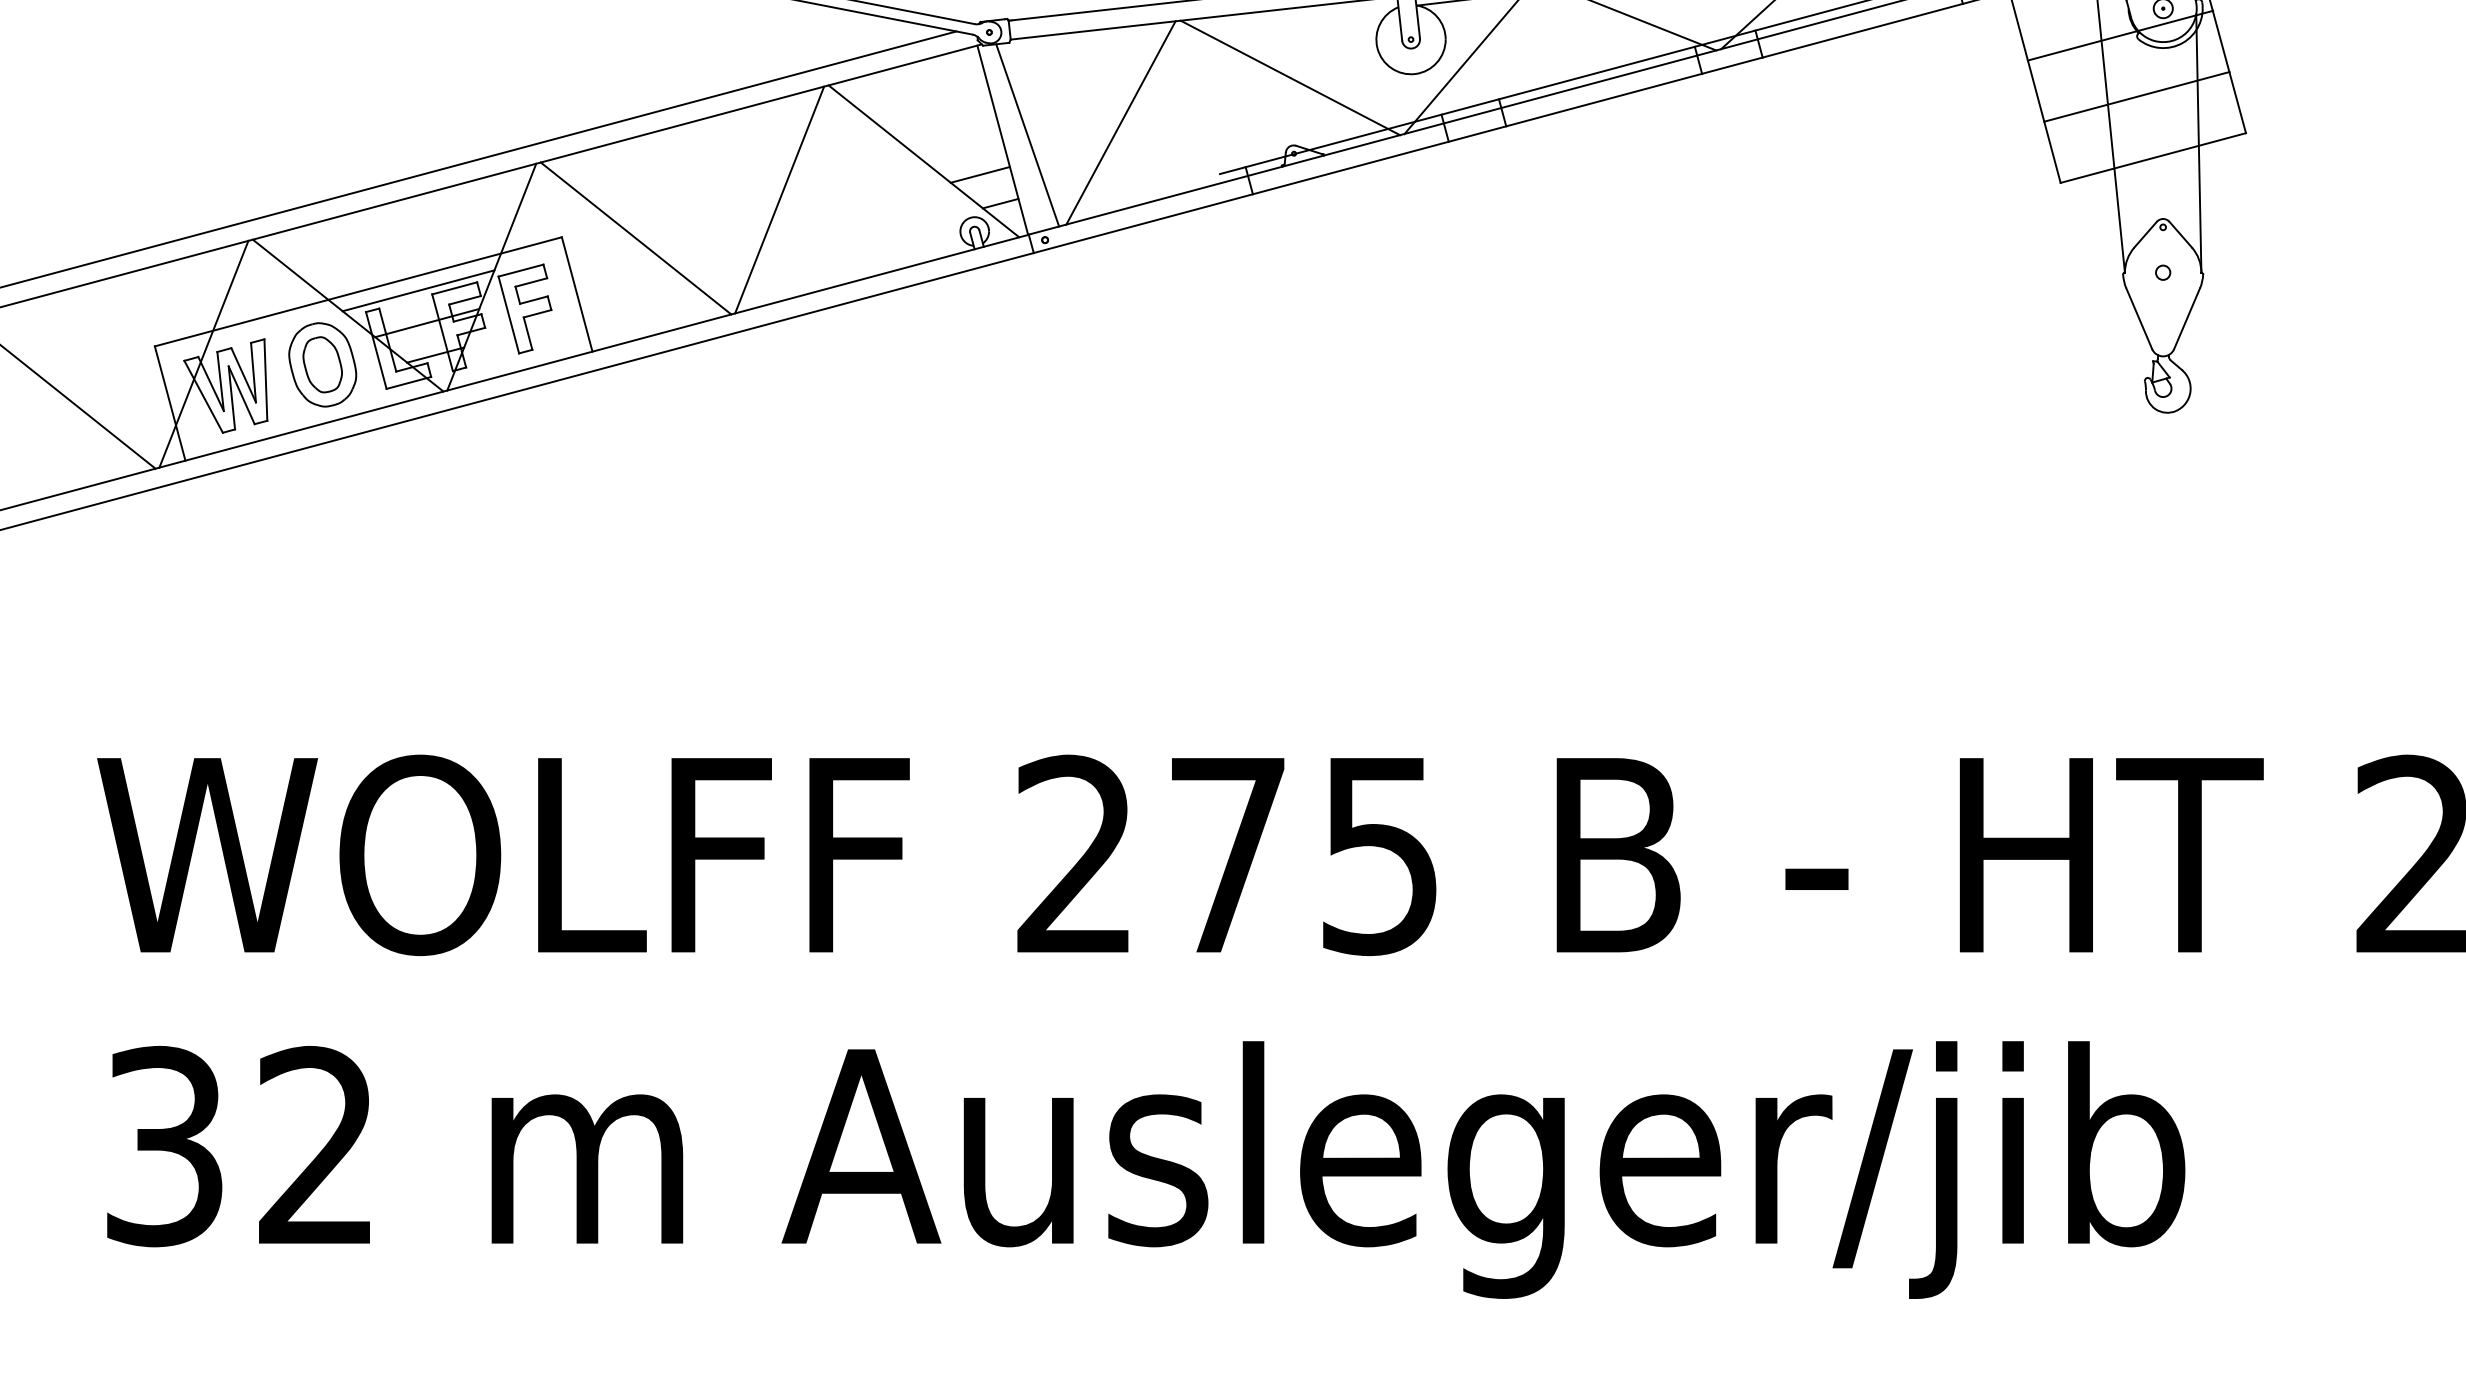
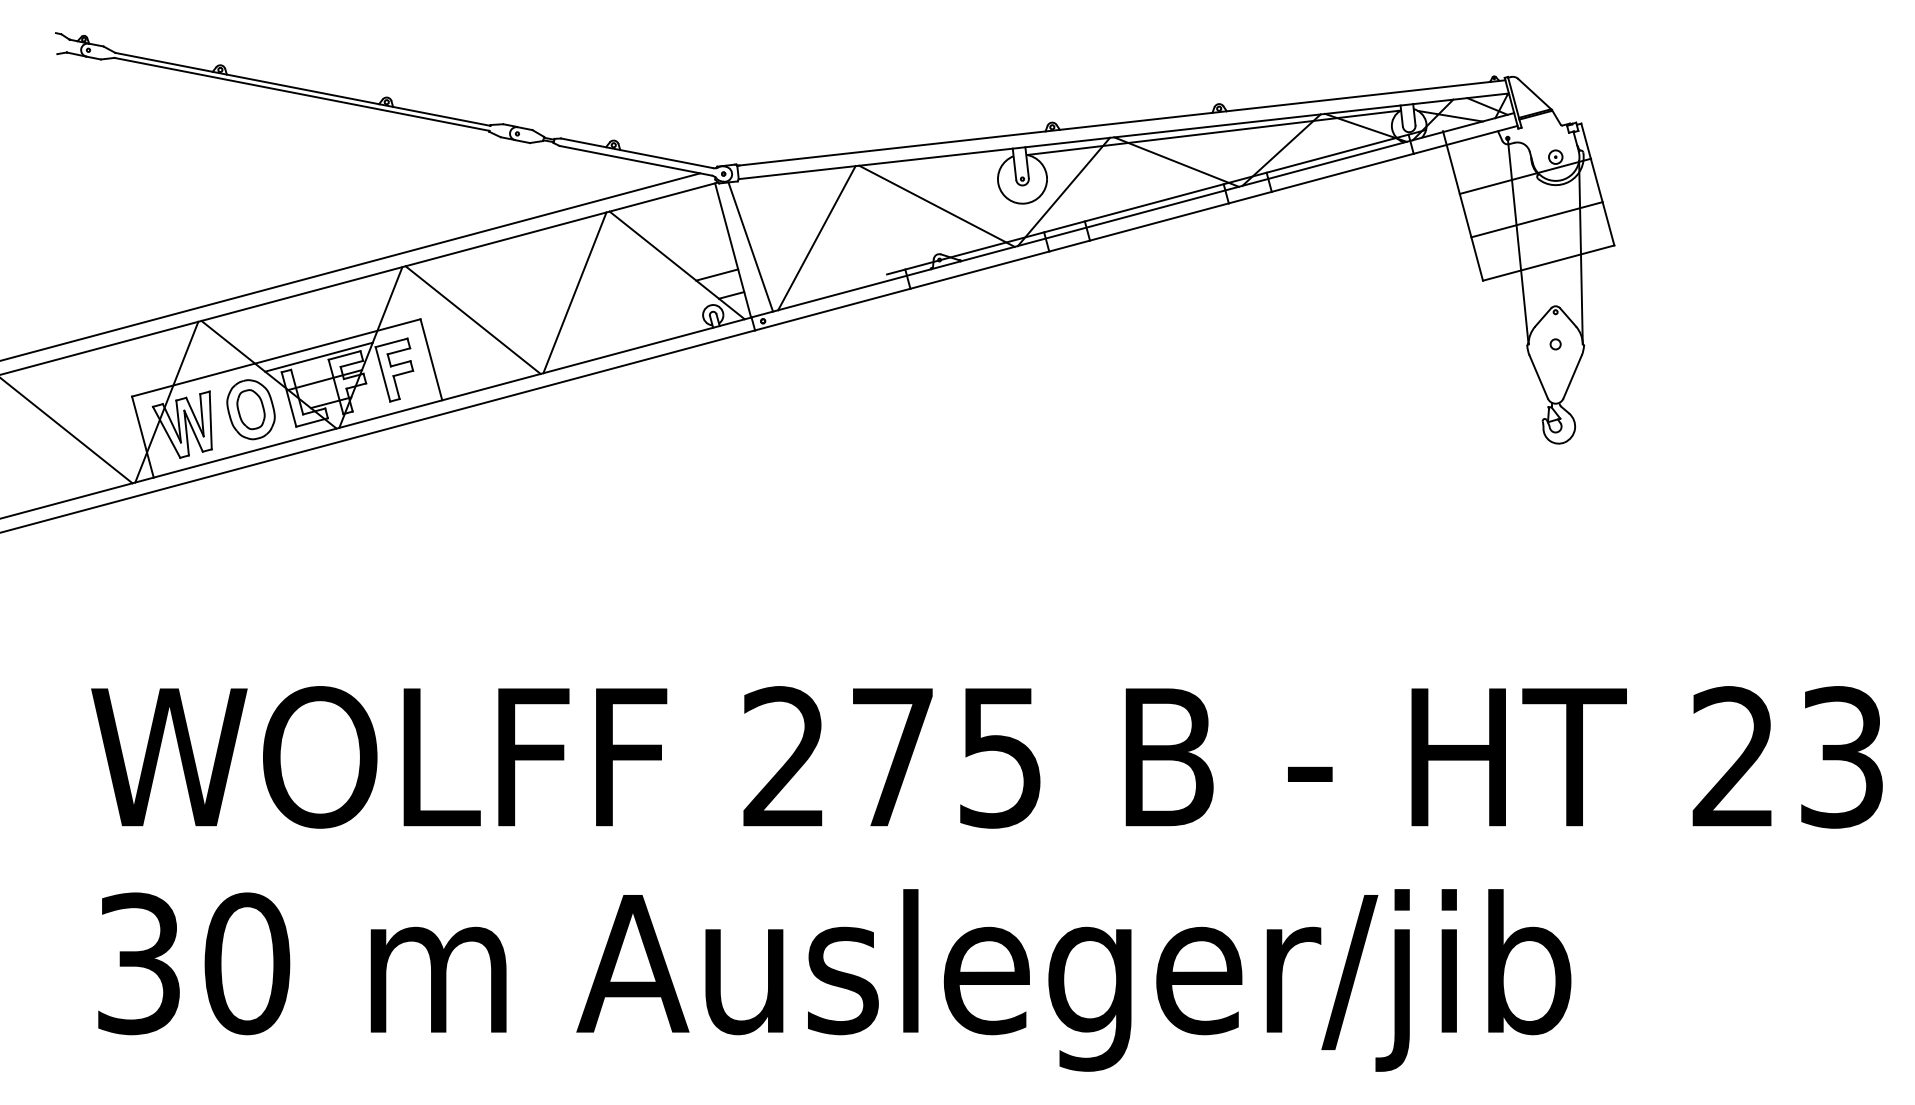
text: (317, 1146) -> (247, 963), 32 -> 30

